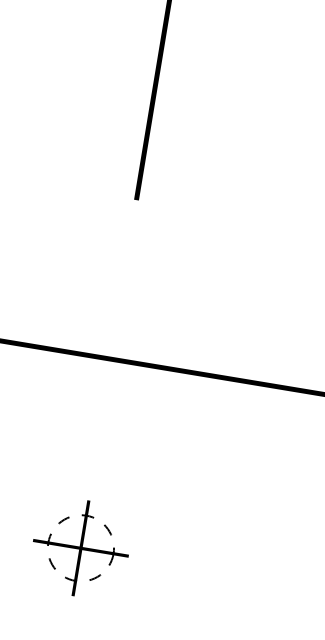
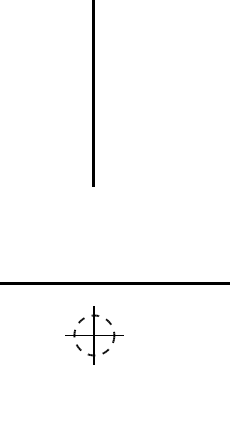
part: (81, 548) -> (94, 335), moved

